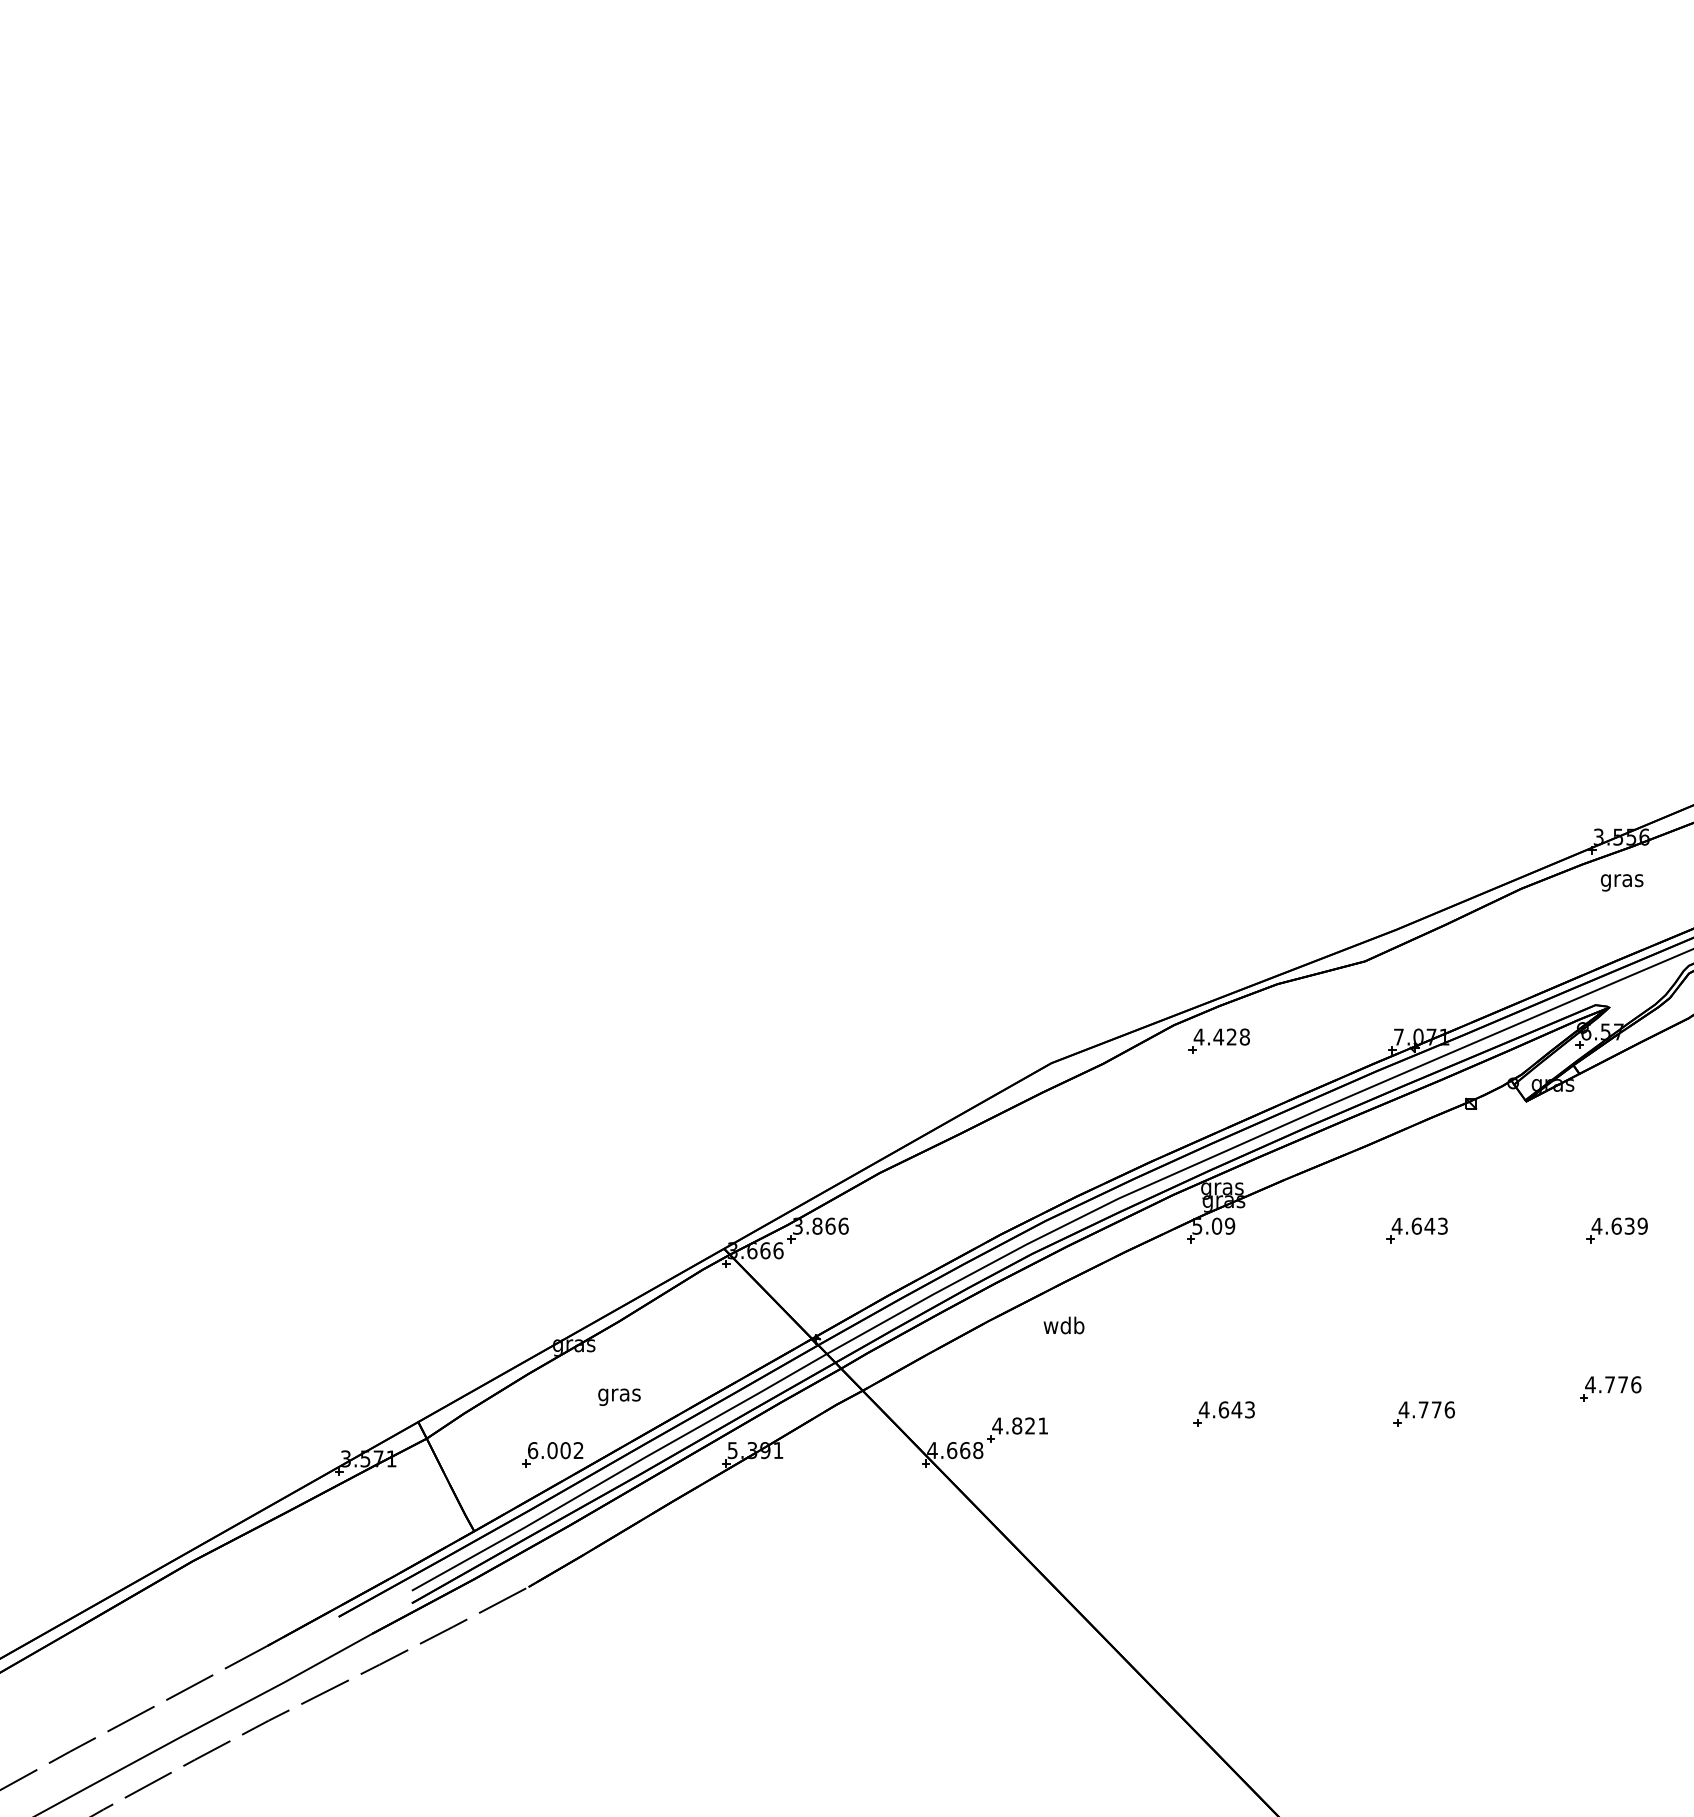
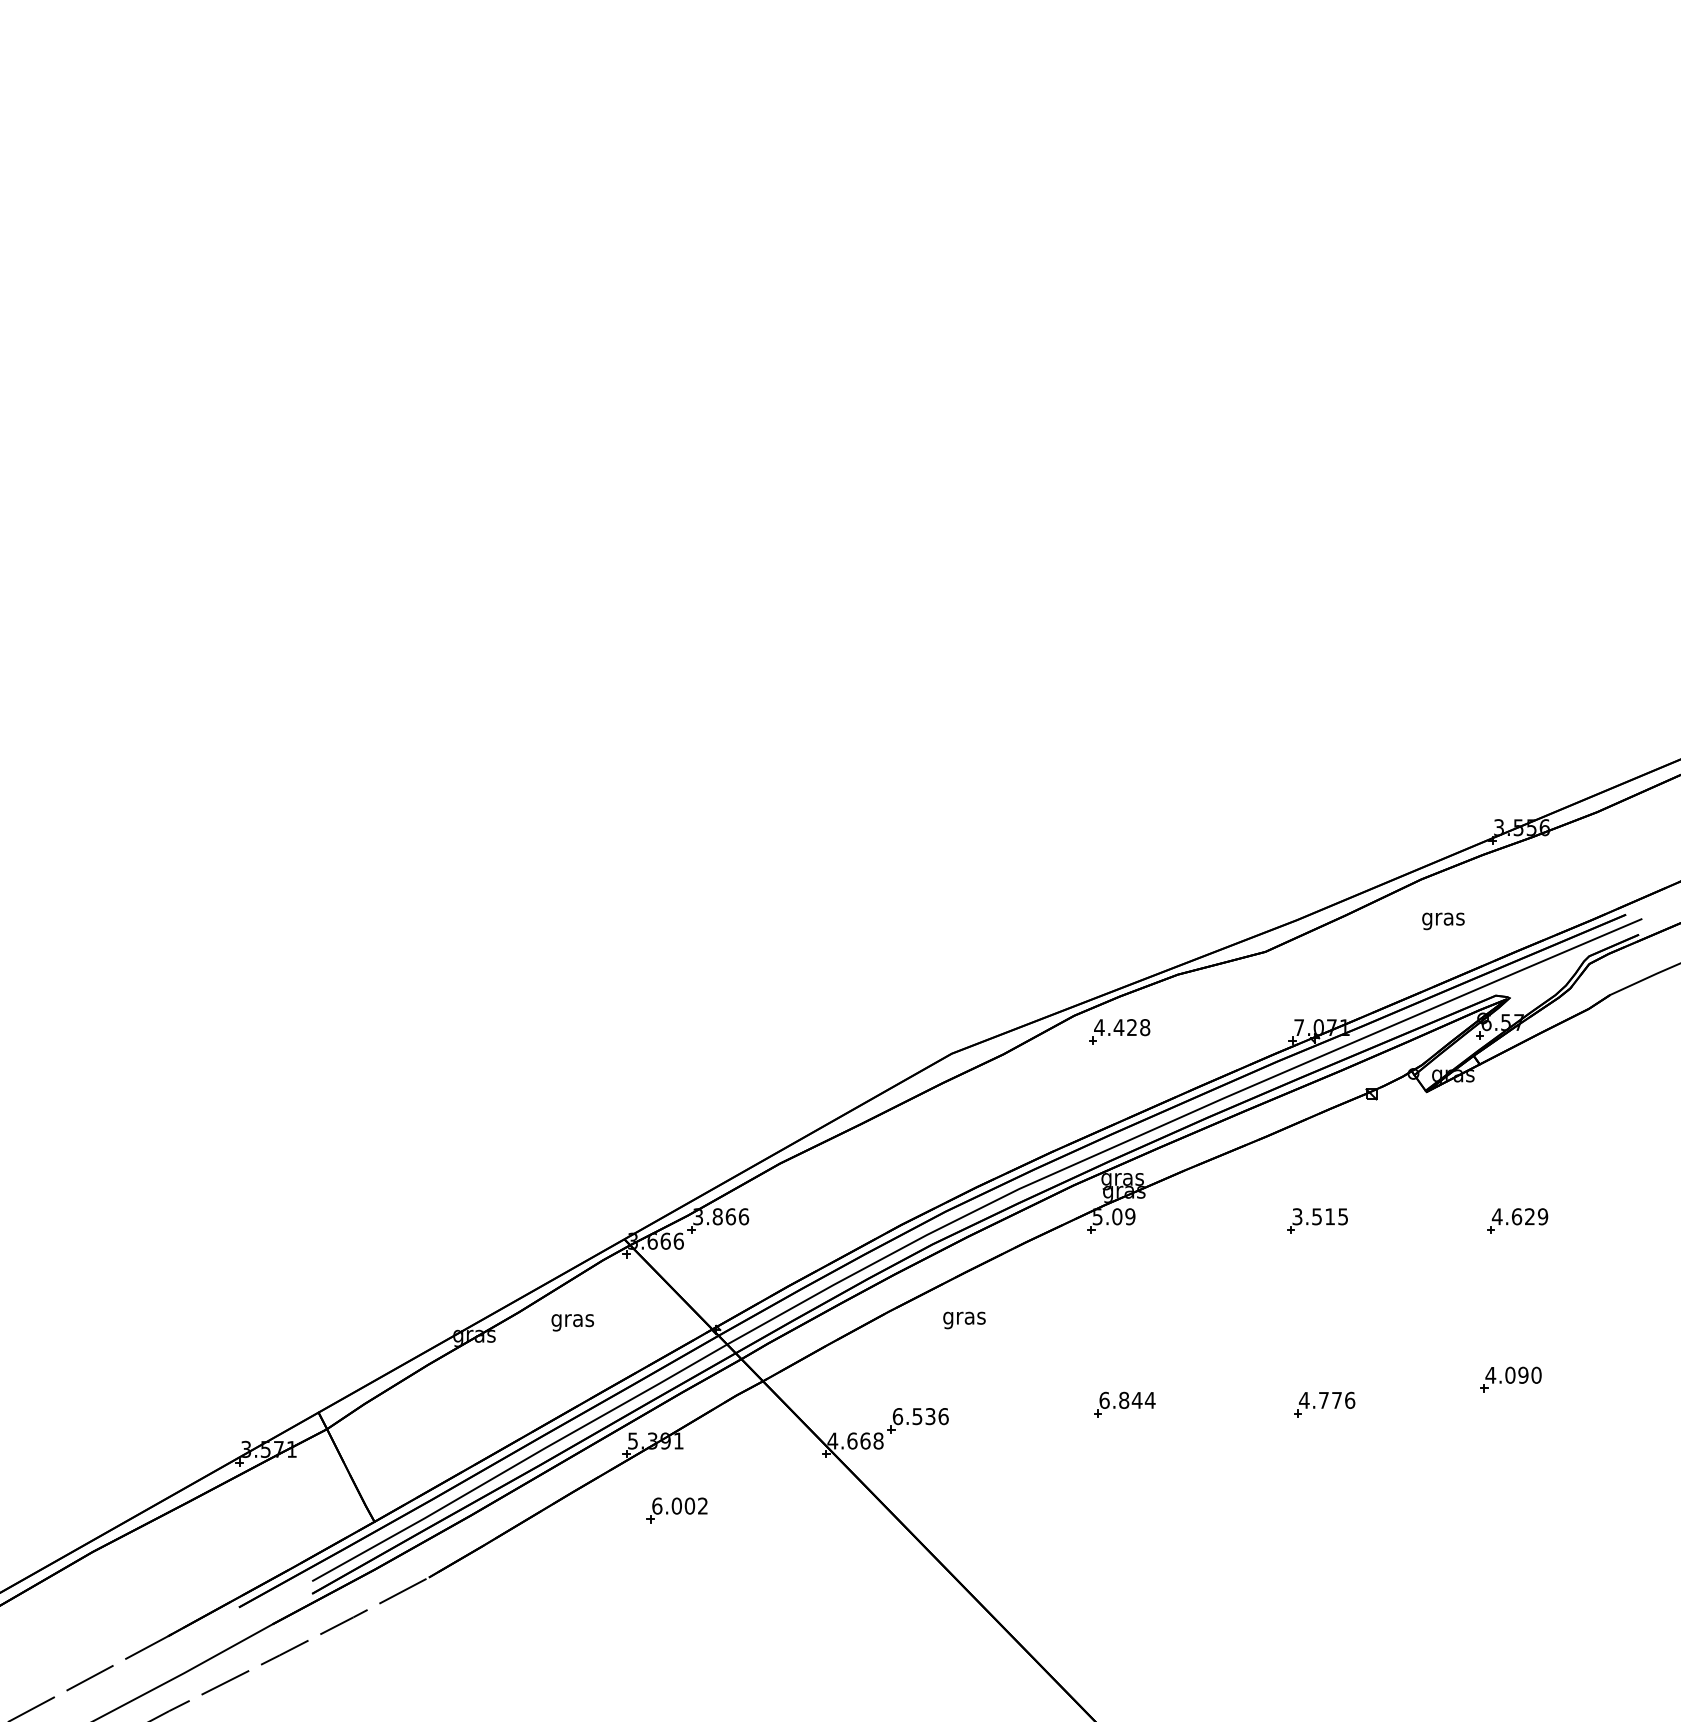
text: (1622, 882) -> (1443, 921), moved
text: (1419, 1225) -> (1319, 1216), 4.643 -> 3.515
text: (1629, 1226) -> (1529, 1217), 4.639 -> 4.629
text: (1064, 1327) -> (964, 1318), wdb -> gras
text: (1623, 1384) -> (1523, 1375), 4.776 -> 4.090
text: (619, 1396) -> (572, 1322), moved
text: (1226, 1409) -> (1126, 1400), 4.643 -> 6.844
text: (1020, 1425) -> (920, 1416), 4.821 -> 6.536
part: (552, 1454) -> (676, 1510), moved

